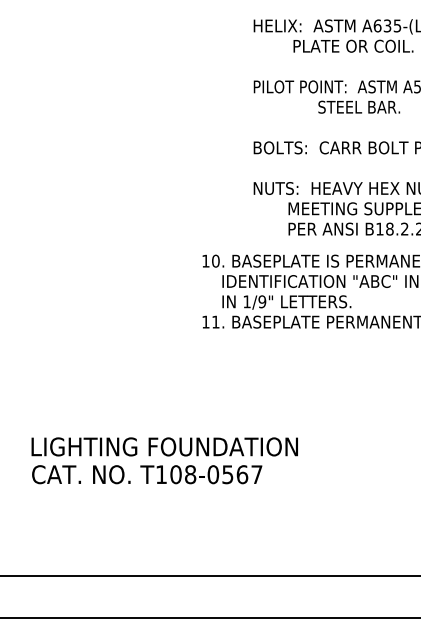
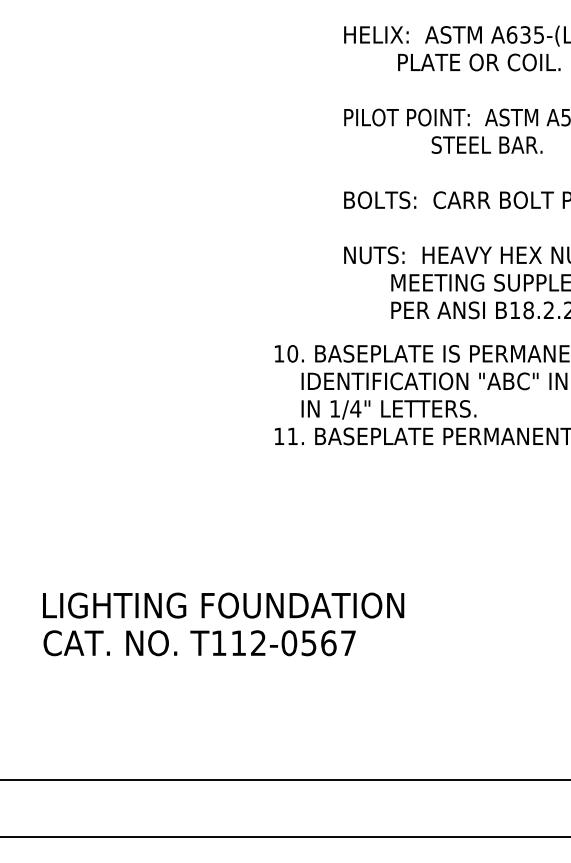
text: (262, 301) -> (355, 408), 1/9" -> 1/4"
text: (183, 474) -> (248, 642), T108-0567 -> T112-0567

